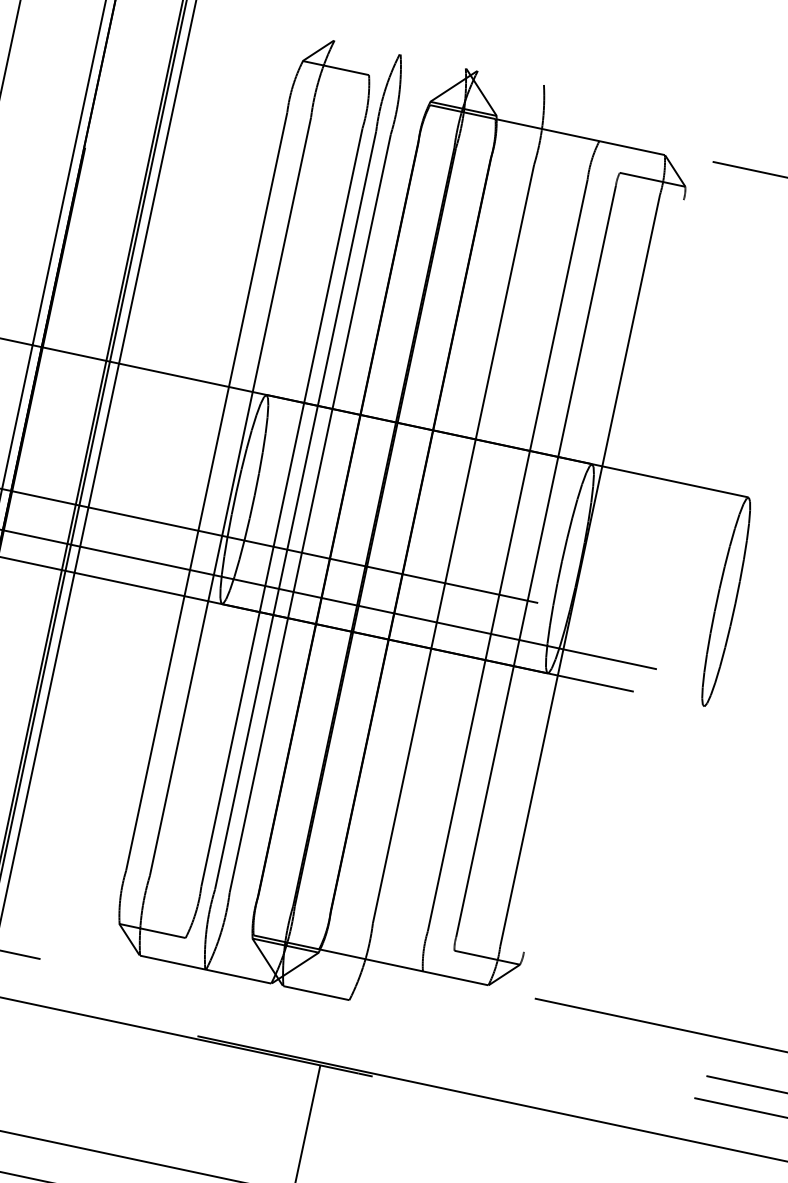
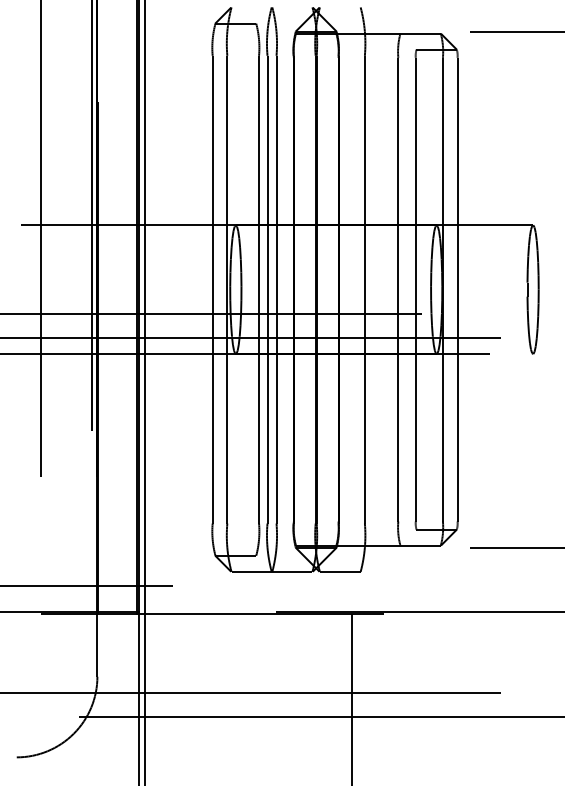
line: (603, 575) -> (457, 289), added

